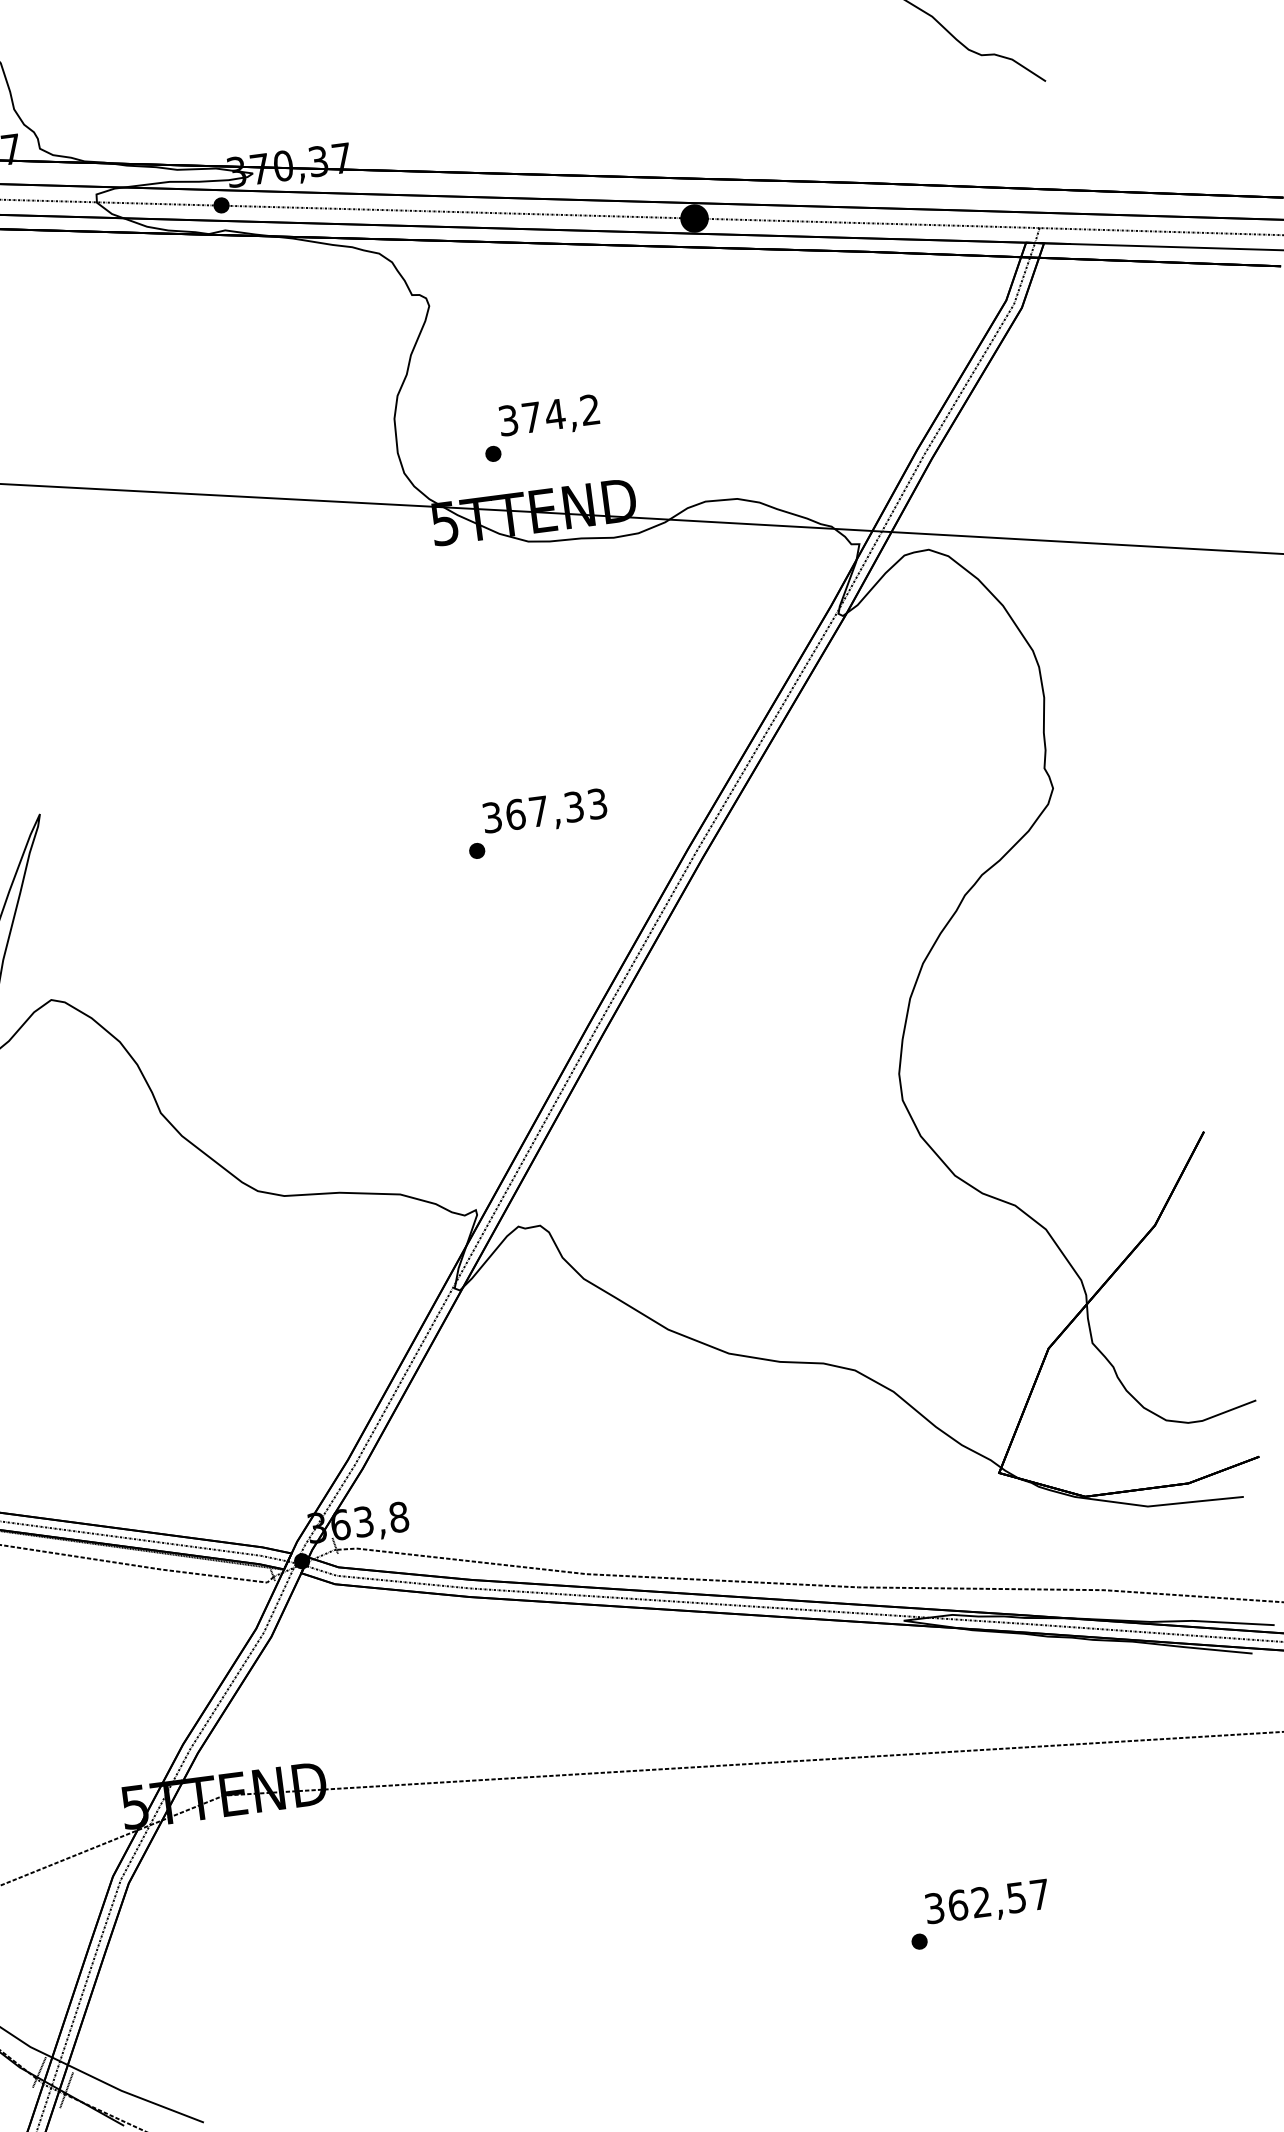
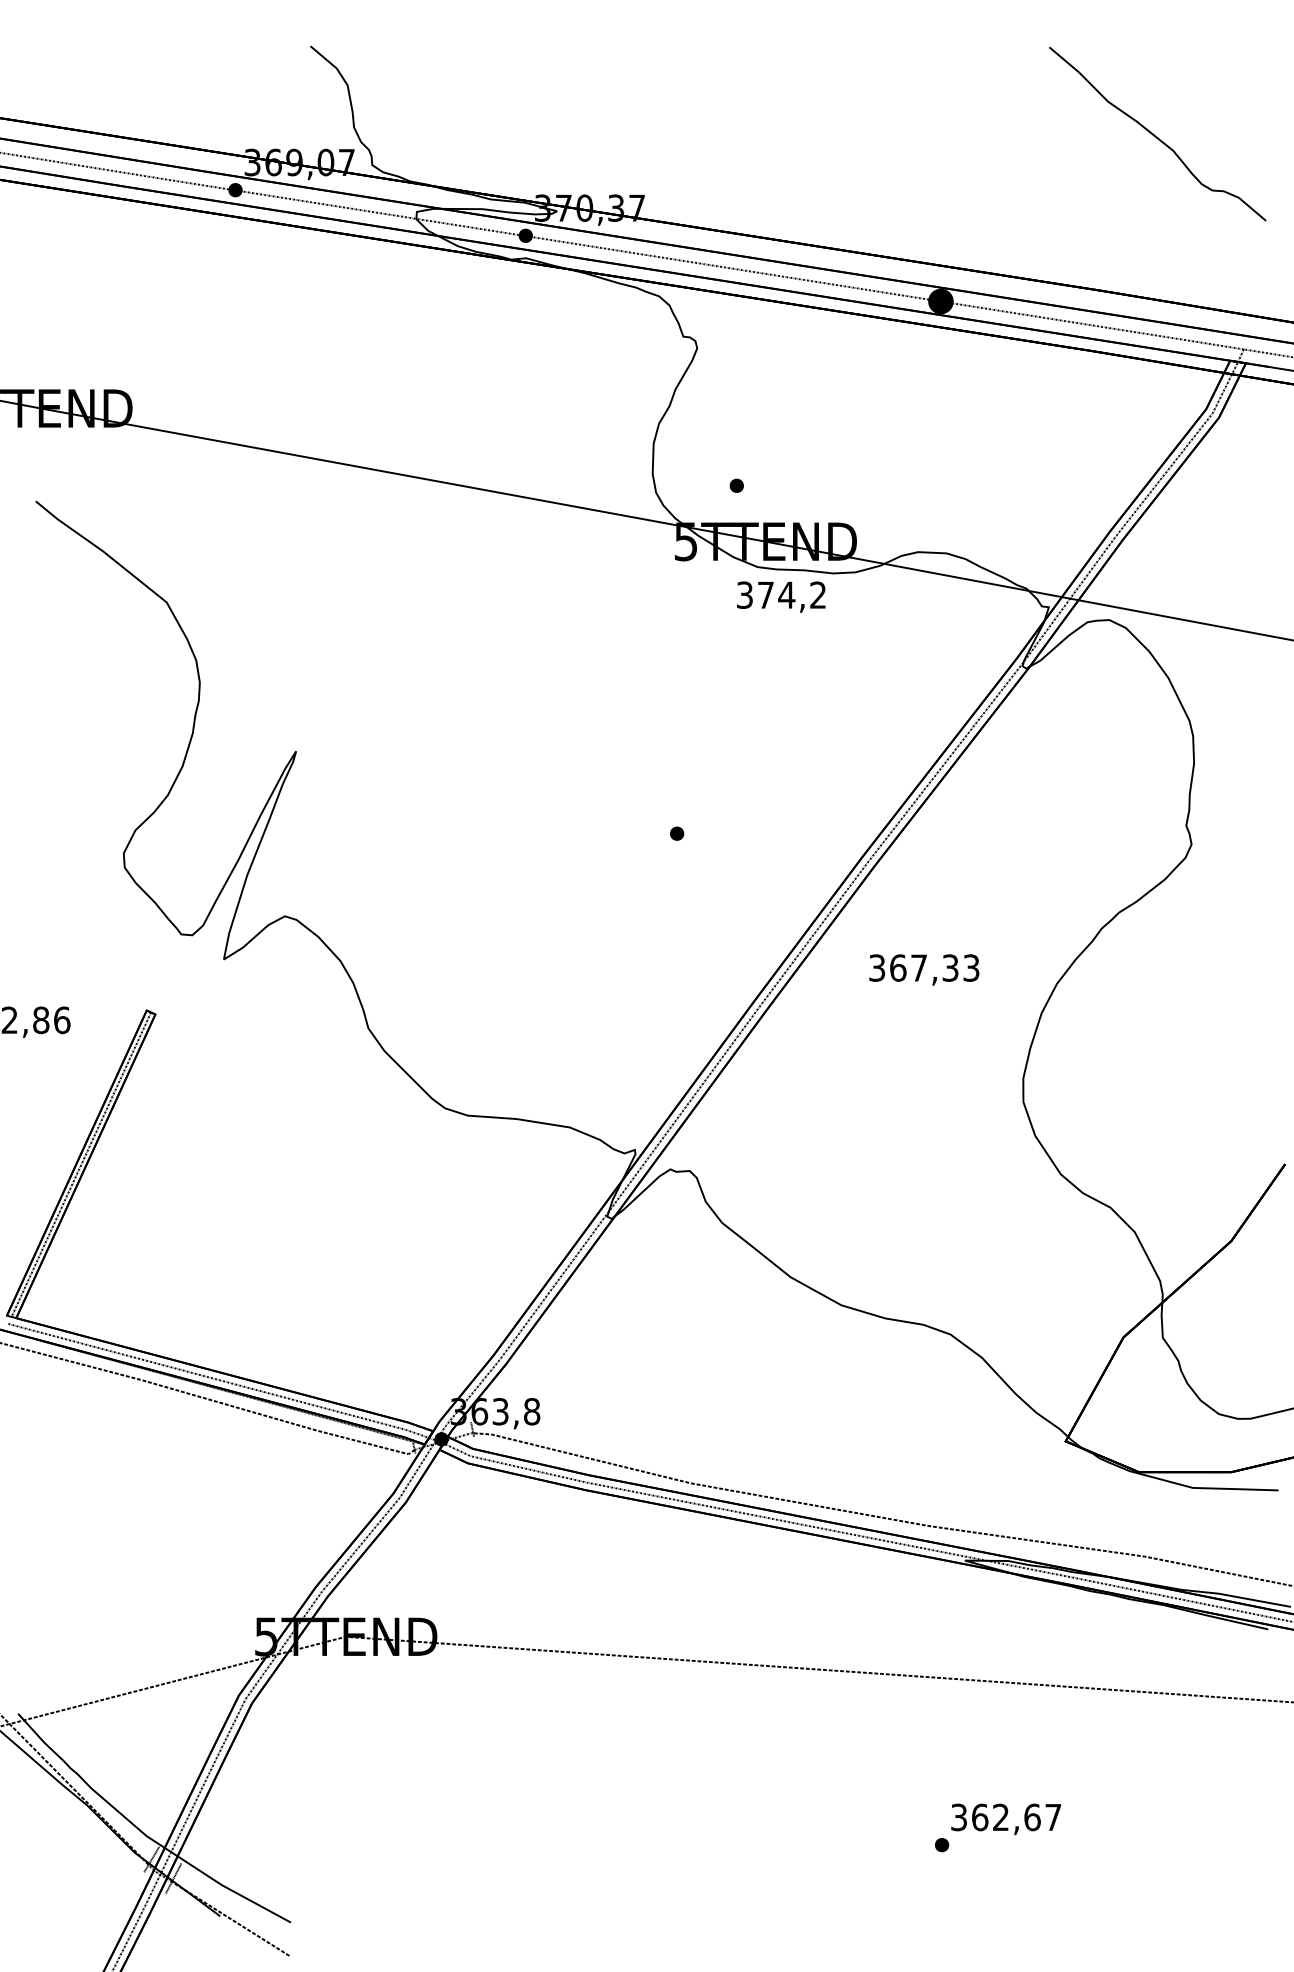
text: (549, 416) -> (781, 596), moved
text: (545, 812) -> (924, 969), moved
text: (1016, 1897) -> (1032, 1817), 362,57 -> 362,67

